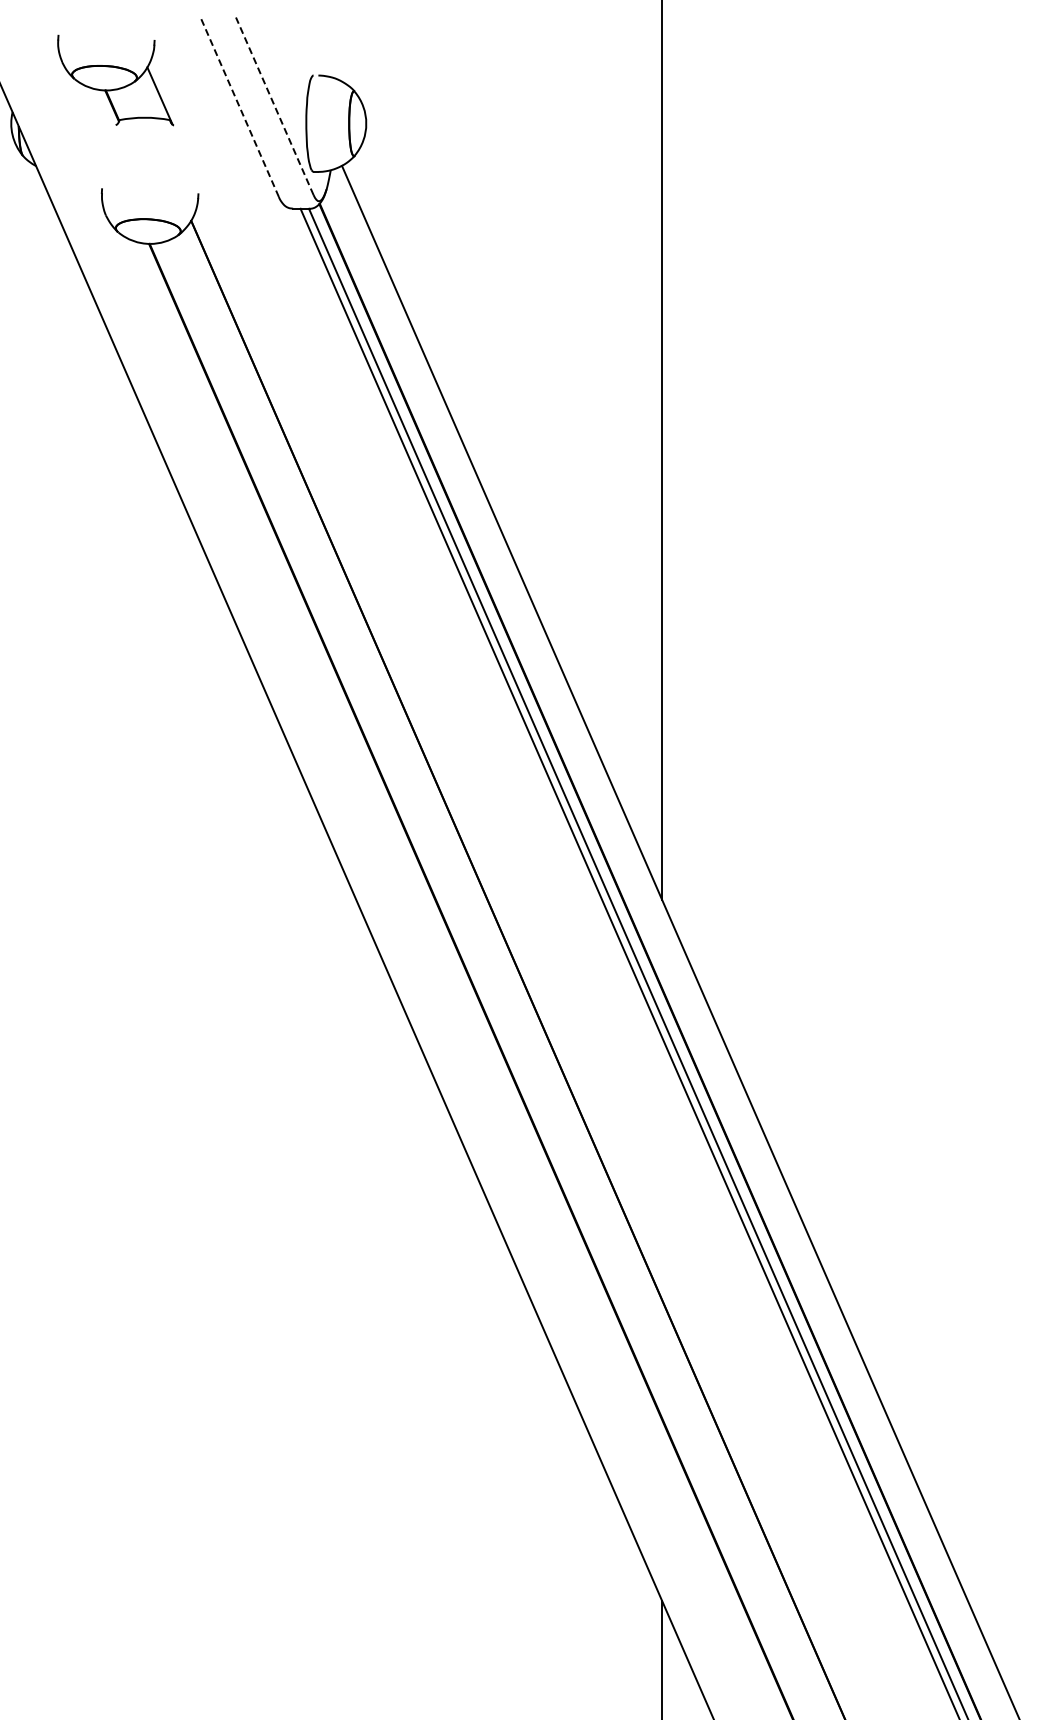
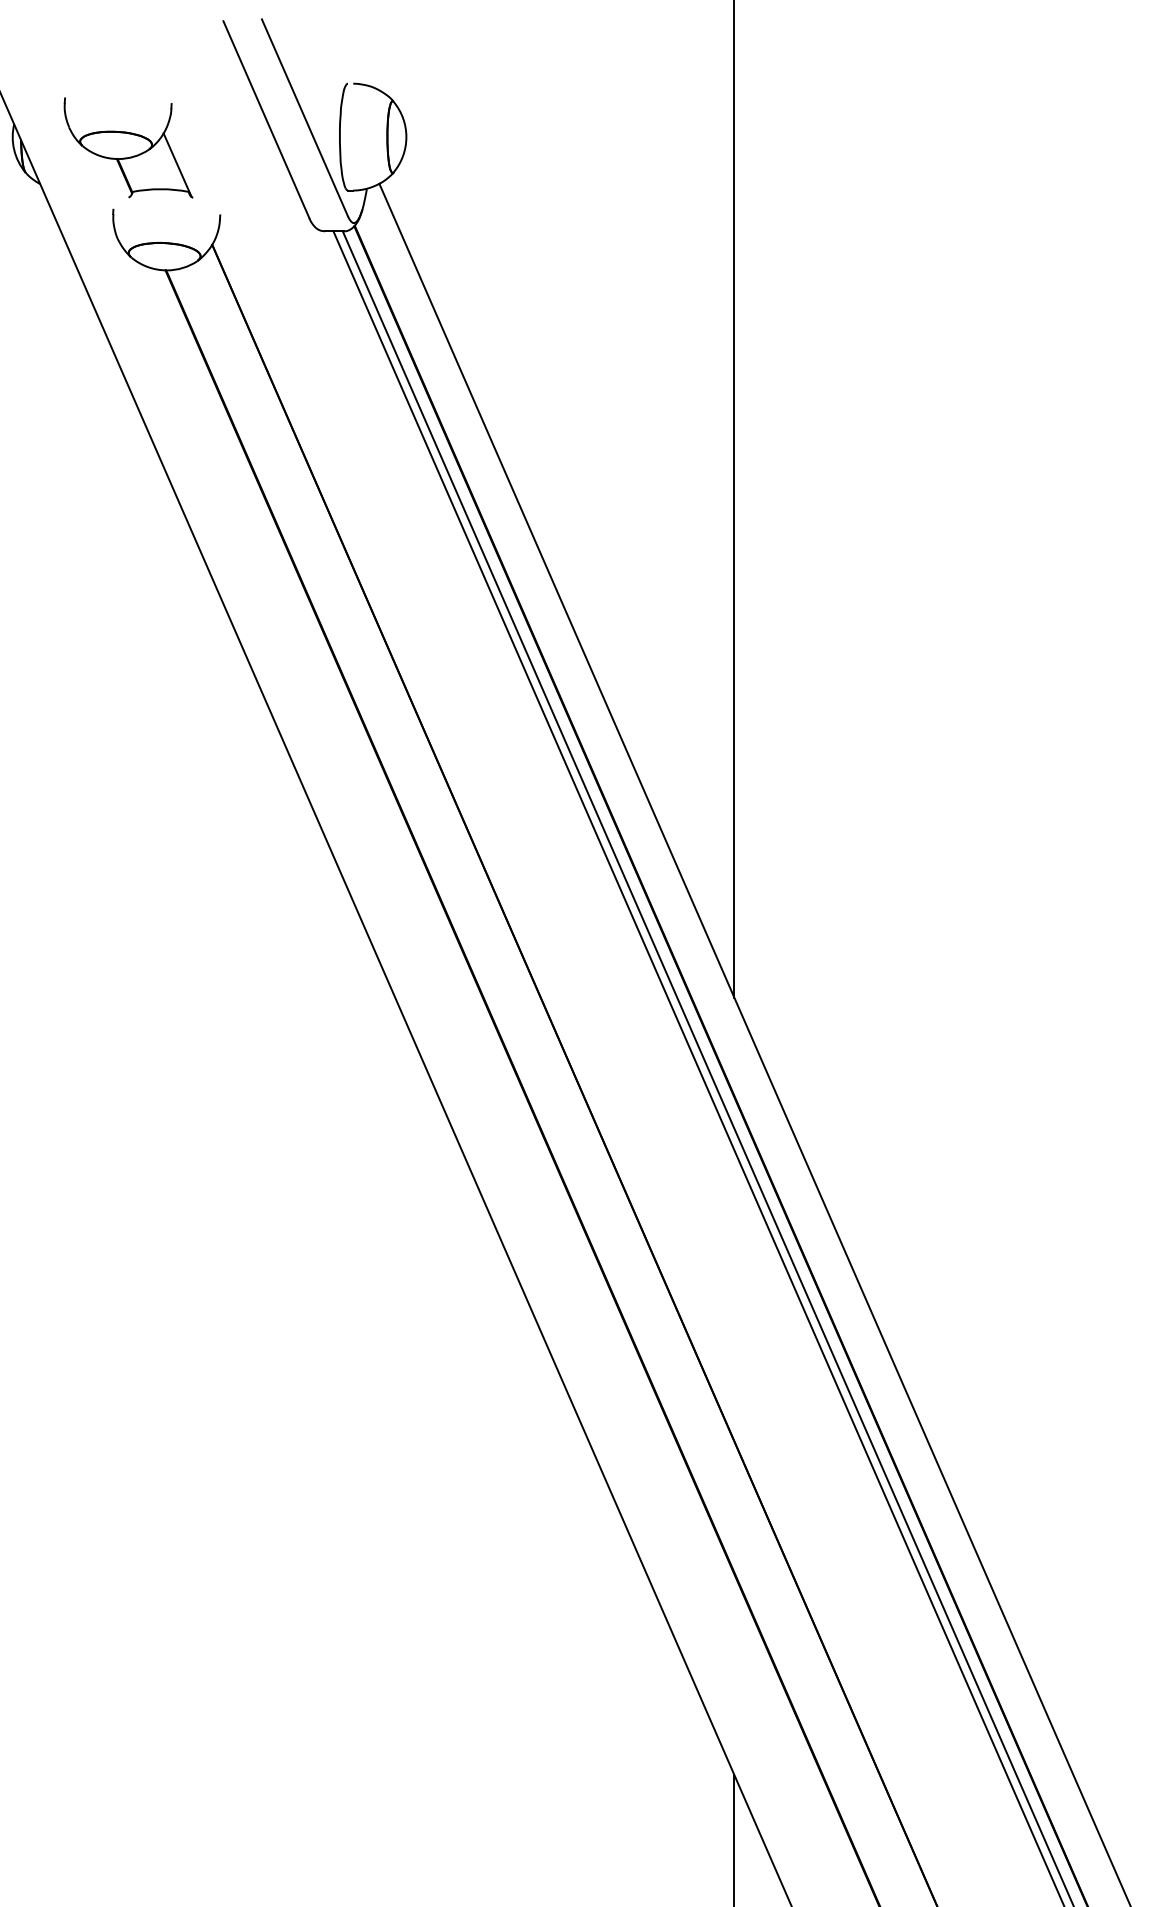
part: (115, 80) -> (128, 147), moved
line: (274, 106) -> (304, 118), dashed -> solid
line: (240, 108) -> (266, 120), dashed -> solid

